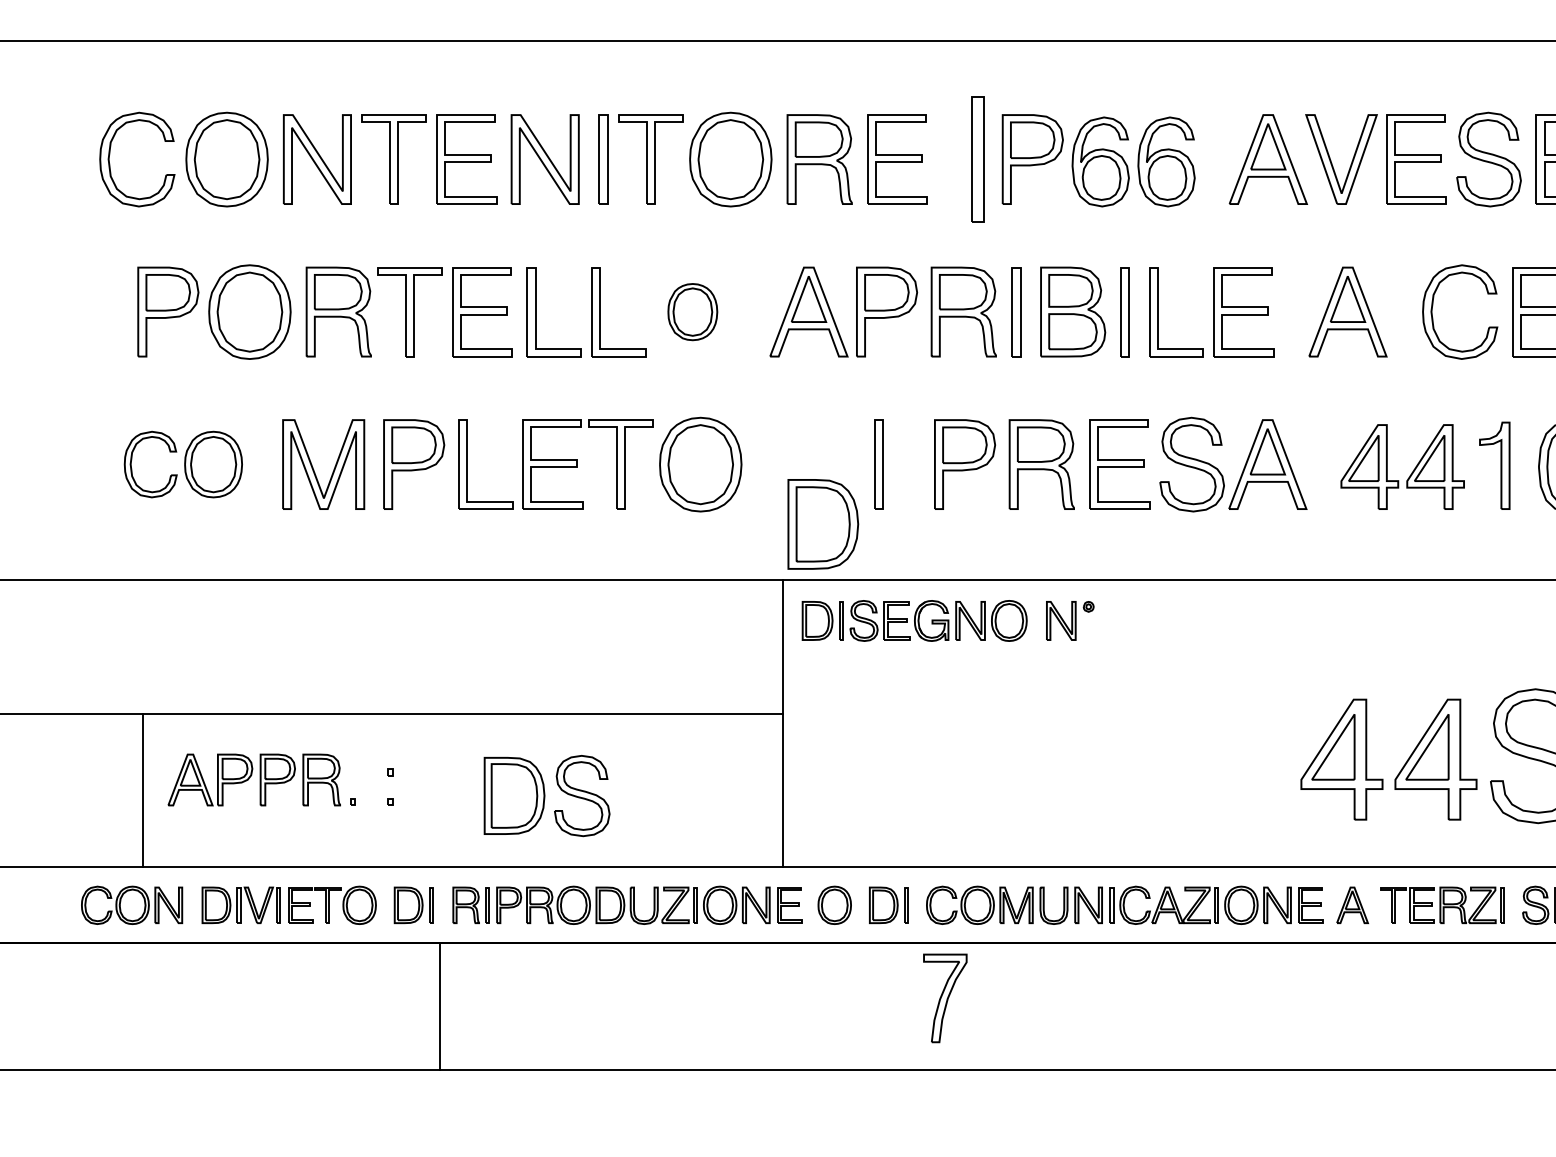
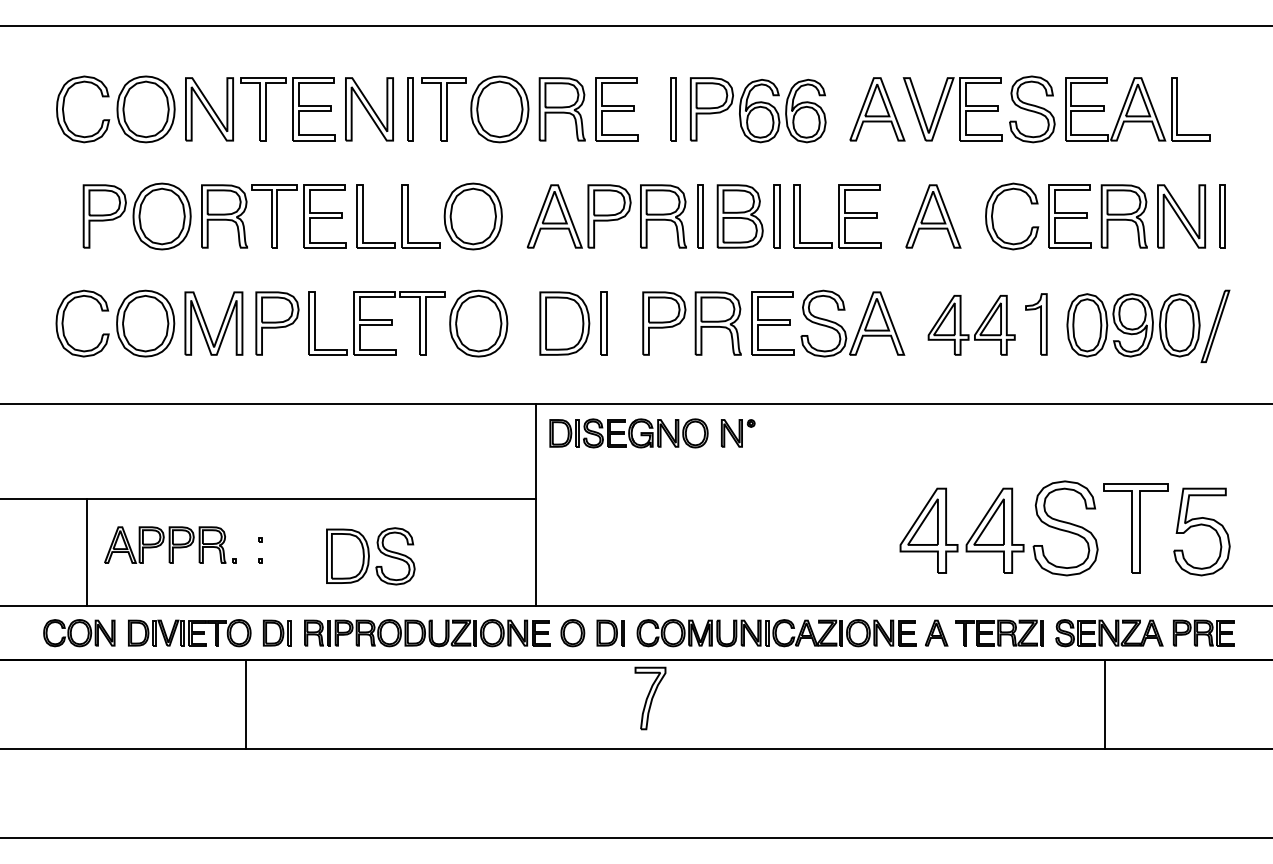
part: (978, 159) -> (673, 109), size x0.71
part: (691, 312) -> (472, 216), size x1.67
part: (183, 464) -> (115, 323), size x1.43
part: (822, 524) -> (564, 323), moved
line: (439, 1005) -> (246, 703), moved

